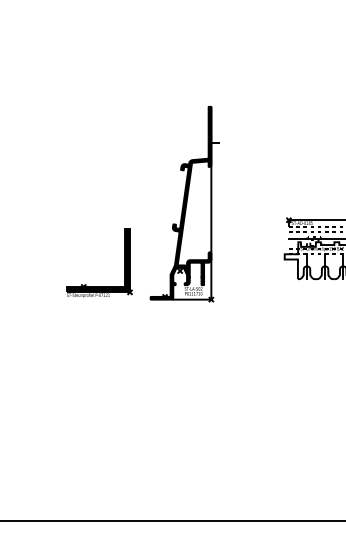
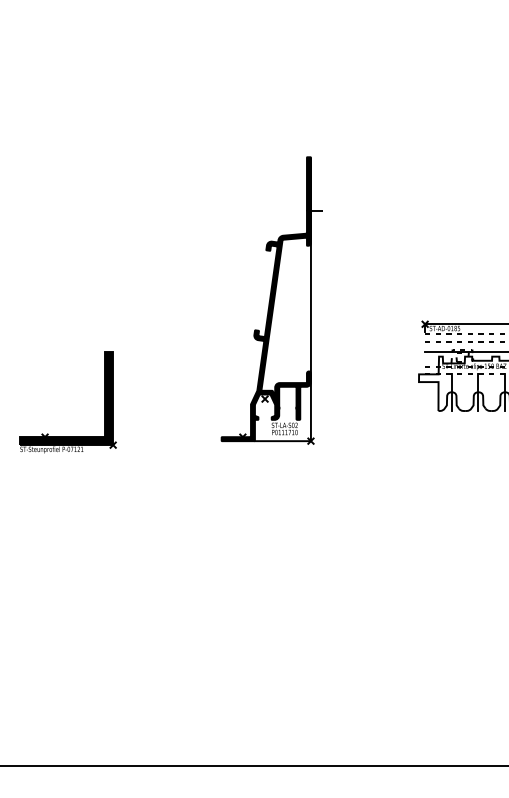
part: (99, 286) -> (68, 436), moved

